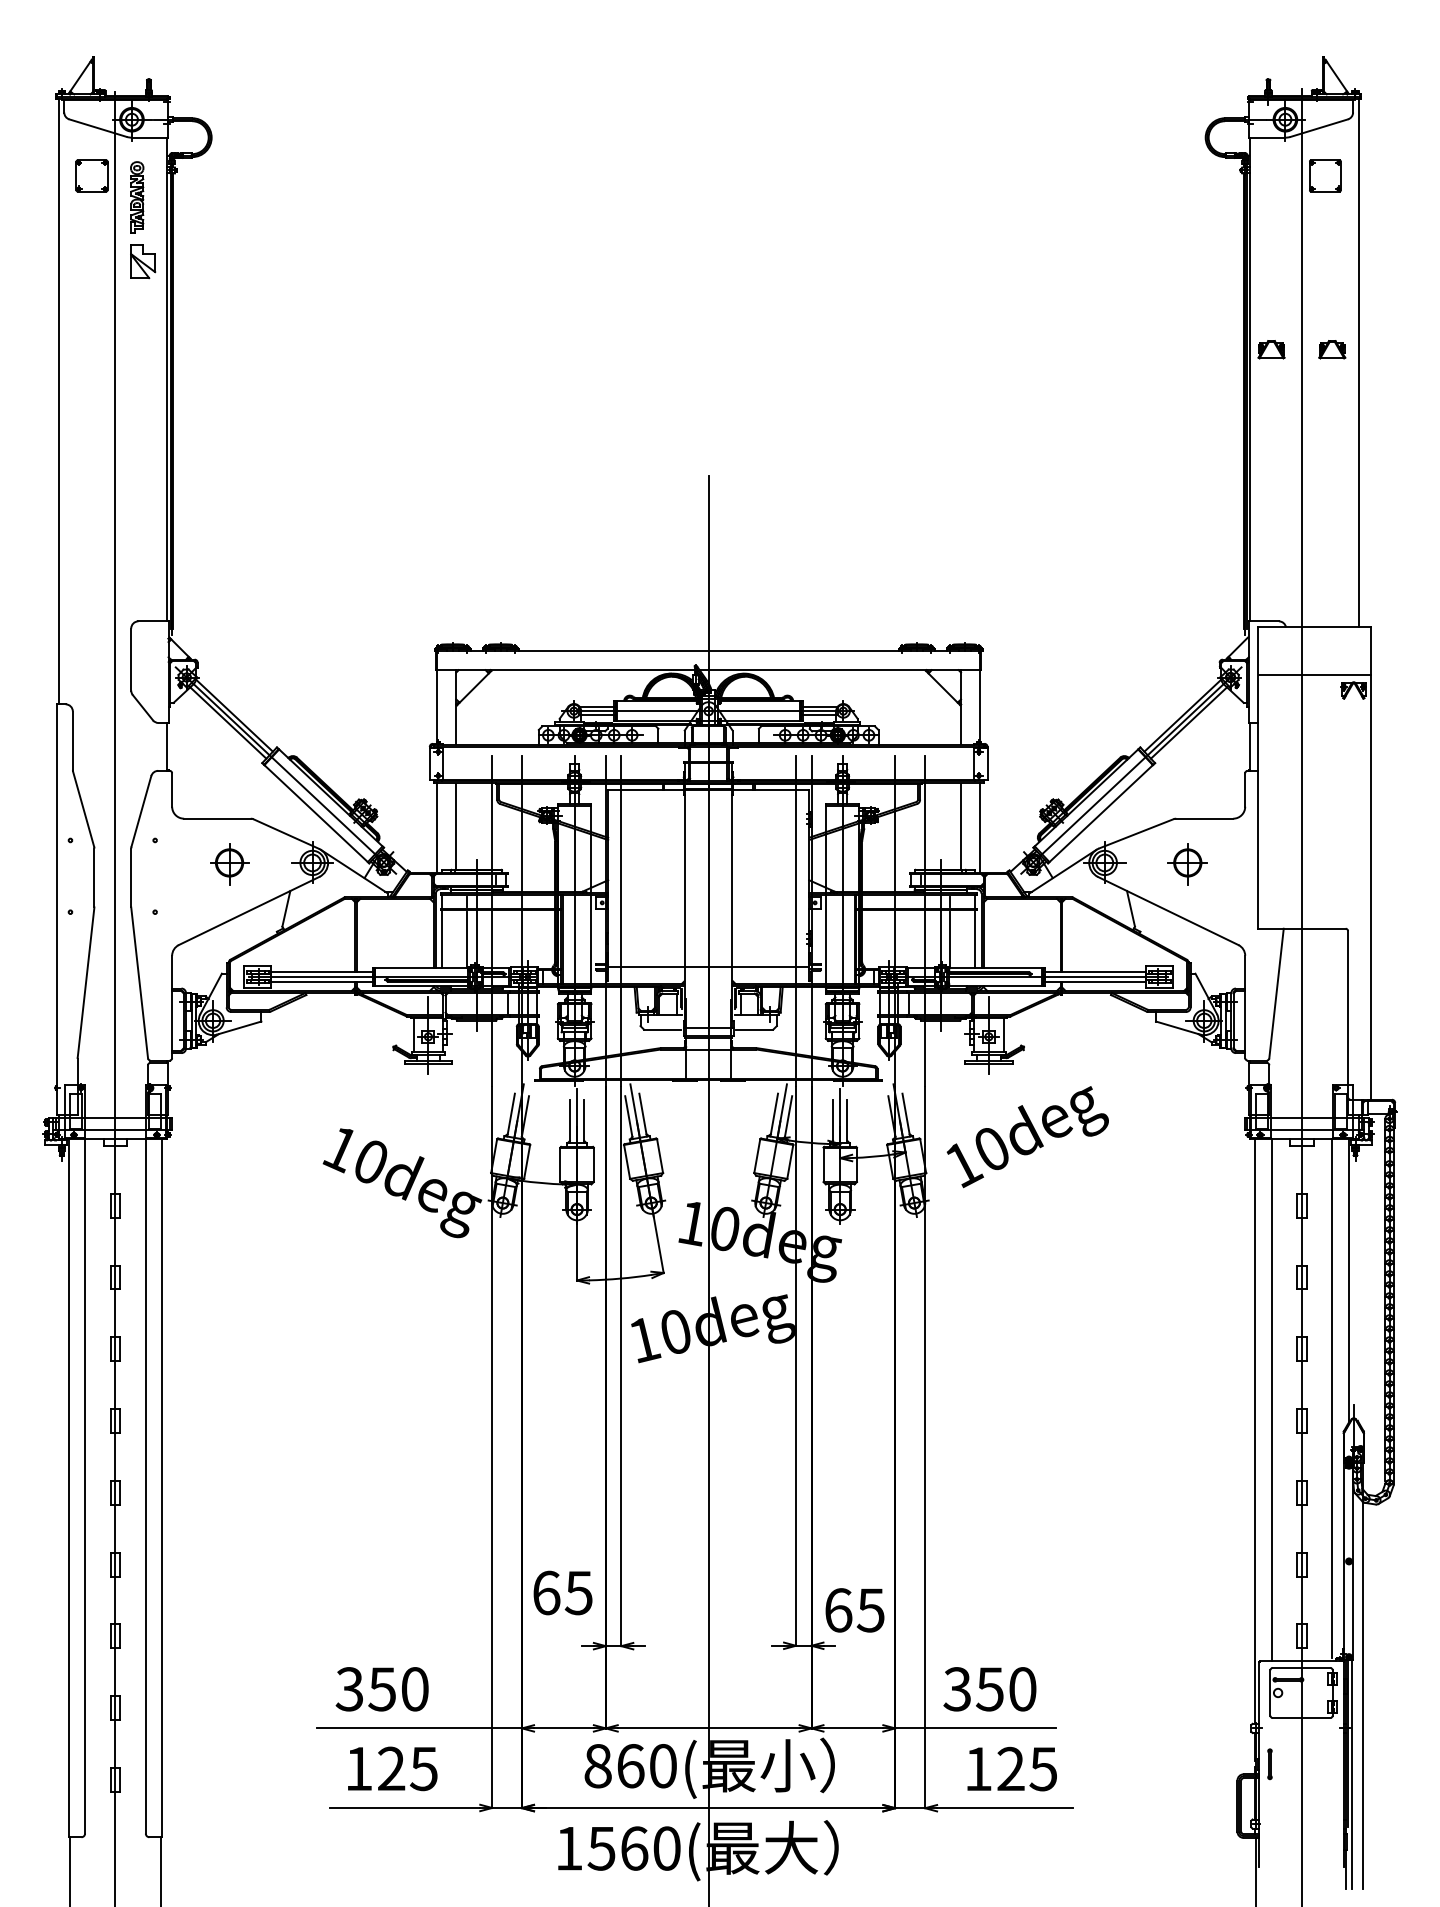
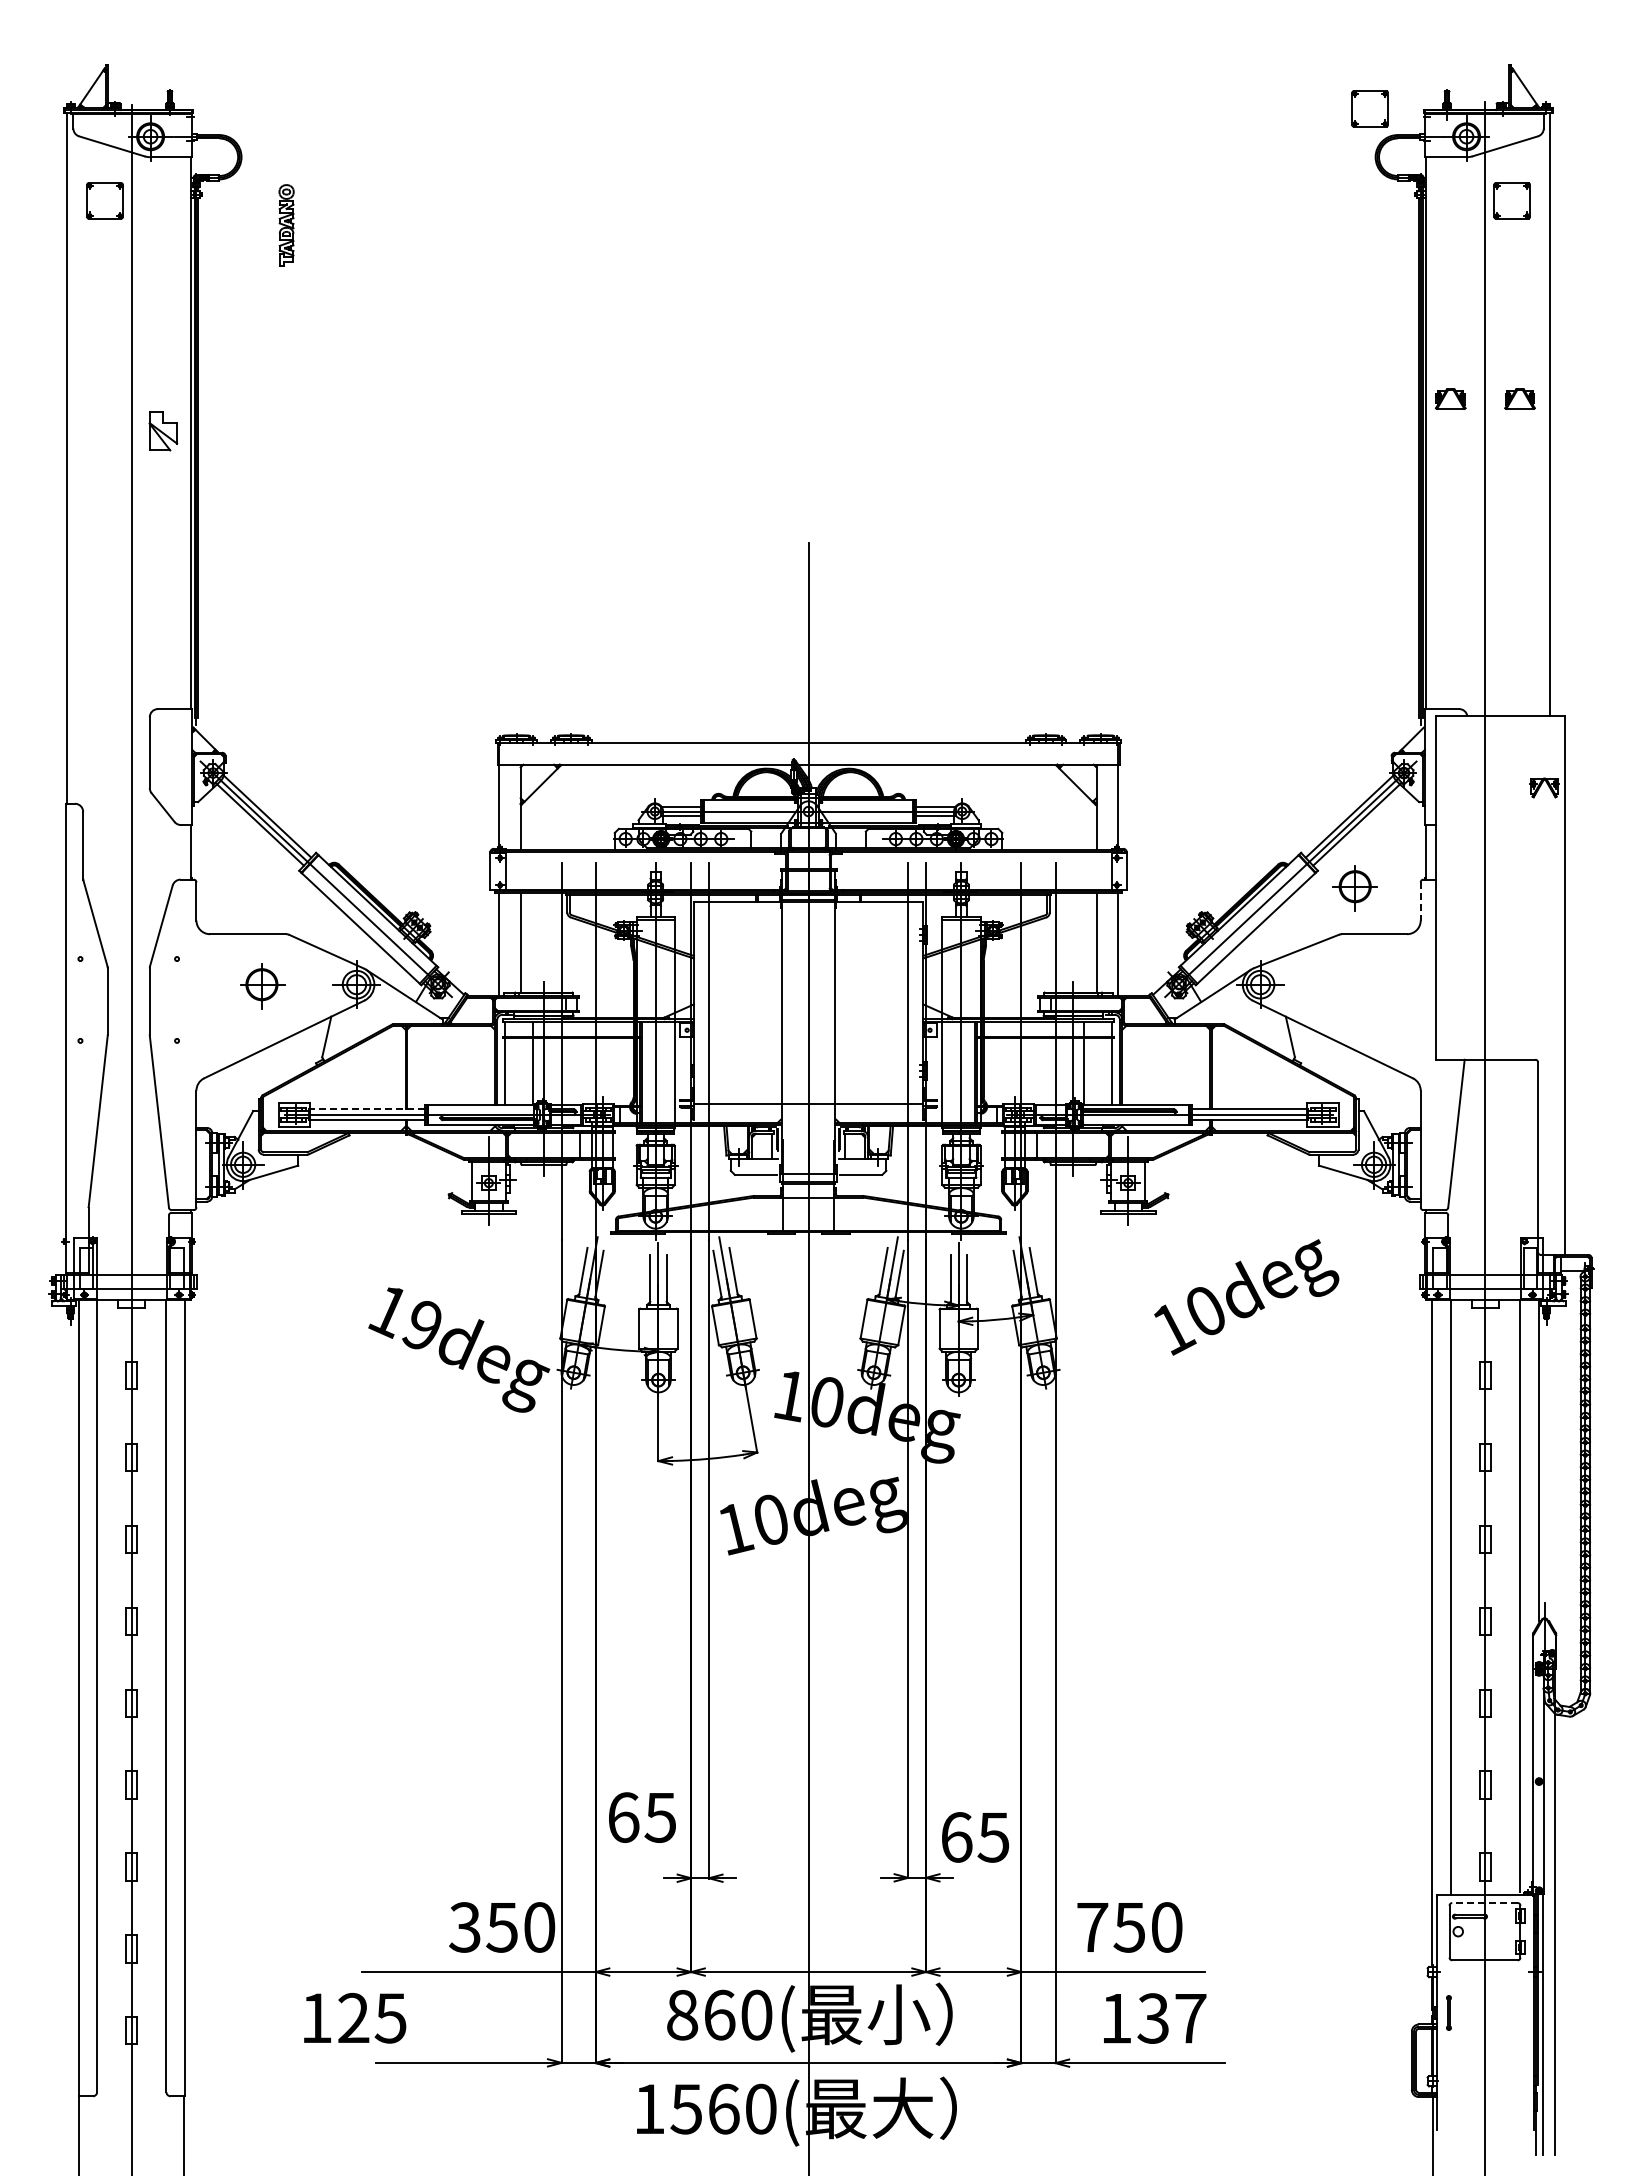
part: (1200, 94) -> (1369, 108), added
part: (137, 197) -> (286, 225), moved
part: (143, 261) -> (163, 431), moved
line: (1315, 675) -> (1500, 770), removed
line: (1245, 790) -> (1420, 901), solid -> dashed
part: (1187, 864) -> (1354, 888), moved
line: (321, 972) -> (366, 1109), solid -> dashed
text: (1027, 1137) -> (1246, 1297), moved
text: (369, 1161) -> (421, 1325), 10deg -> 19deg
line: (1301, 1668) -> (1484, 1903), solid -> dashed
text: (382, 1689) -> (502, 1927), moved
text: (957, 1689) -> (1092, 1927), 350 -> 750
text: (393, 1769) -> (355, 2018), moved
text: (1026, 1769) -> (1171, 2018), 125 -> 137

